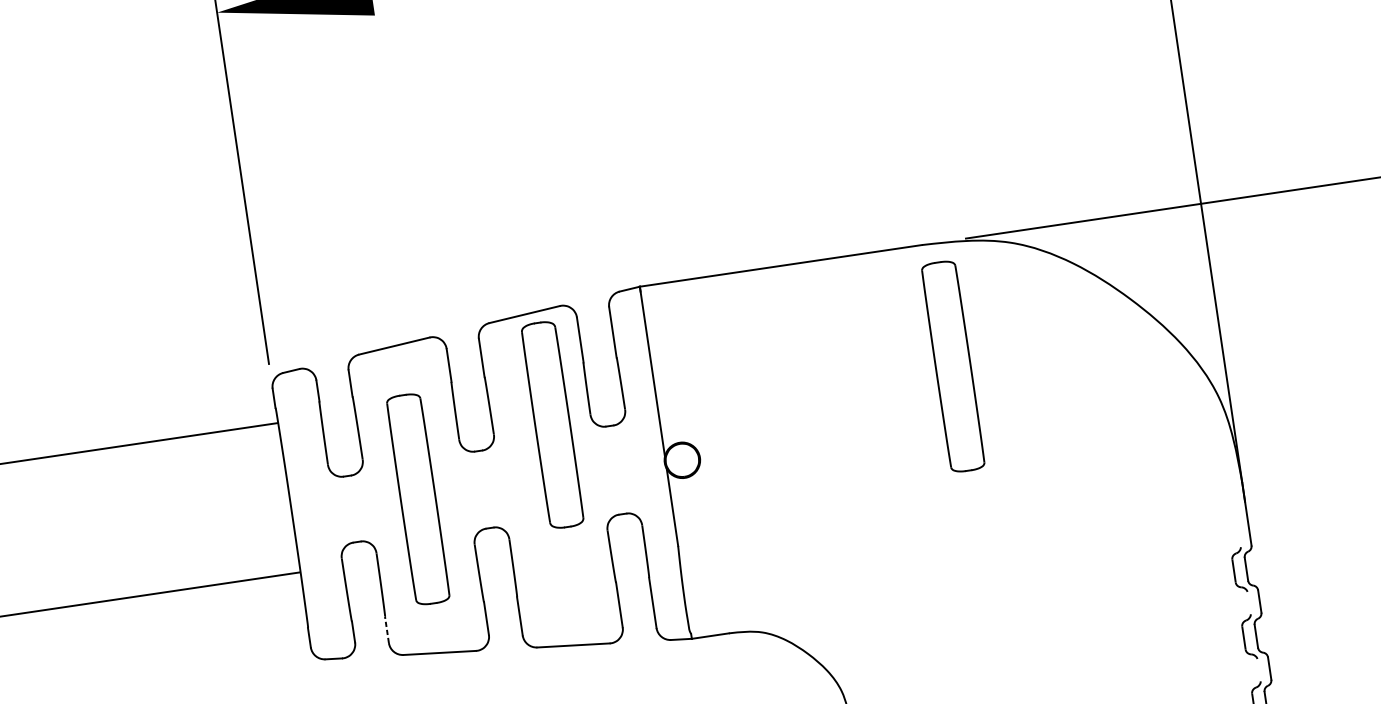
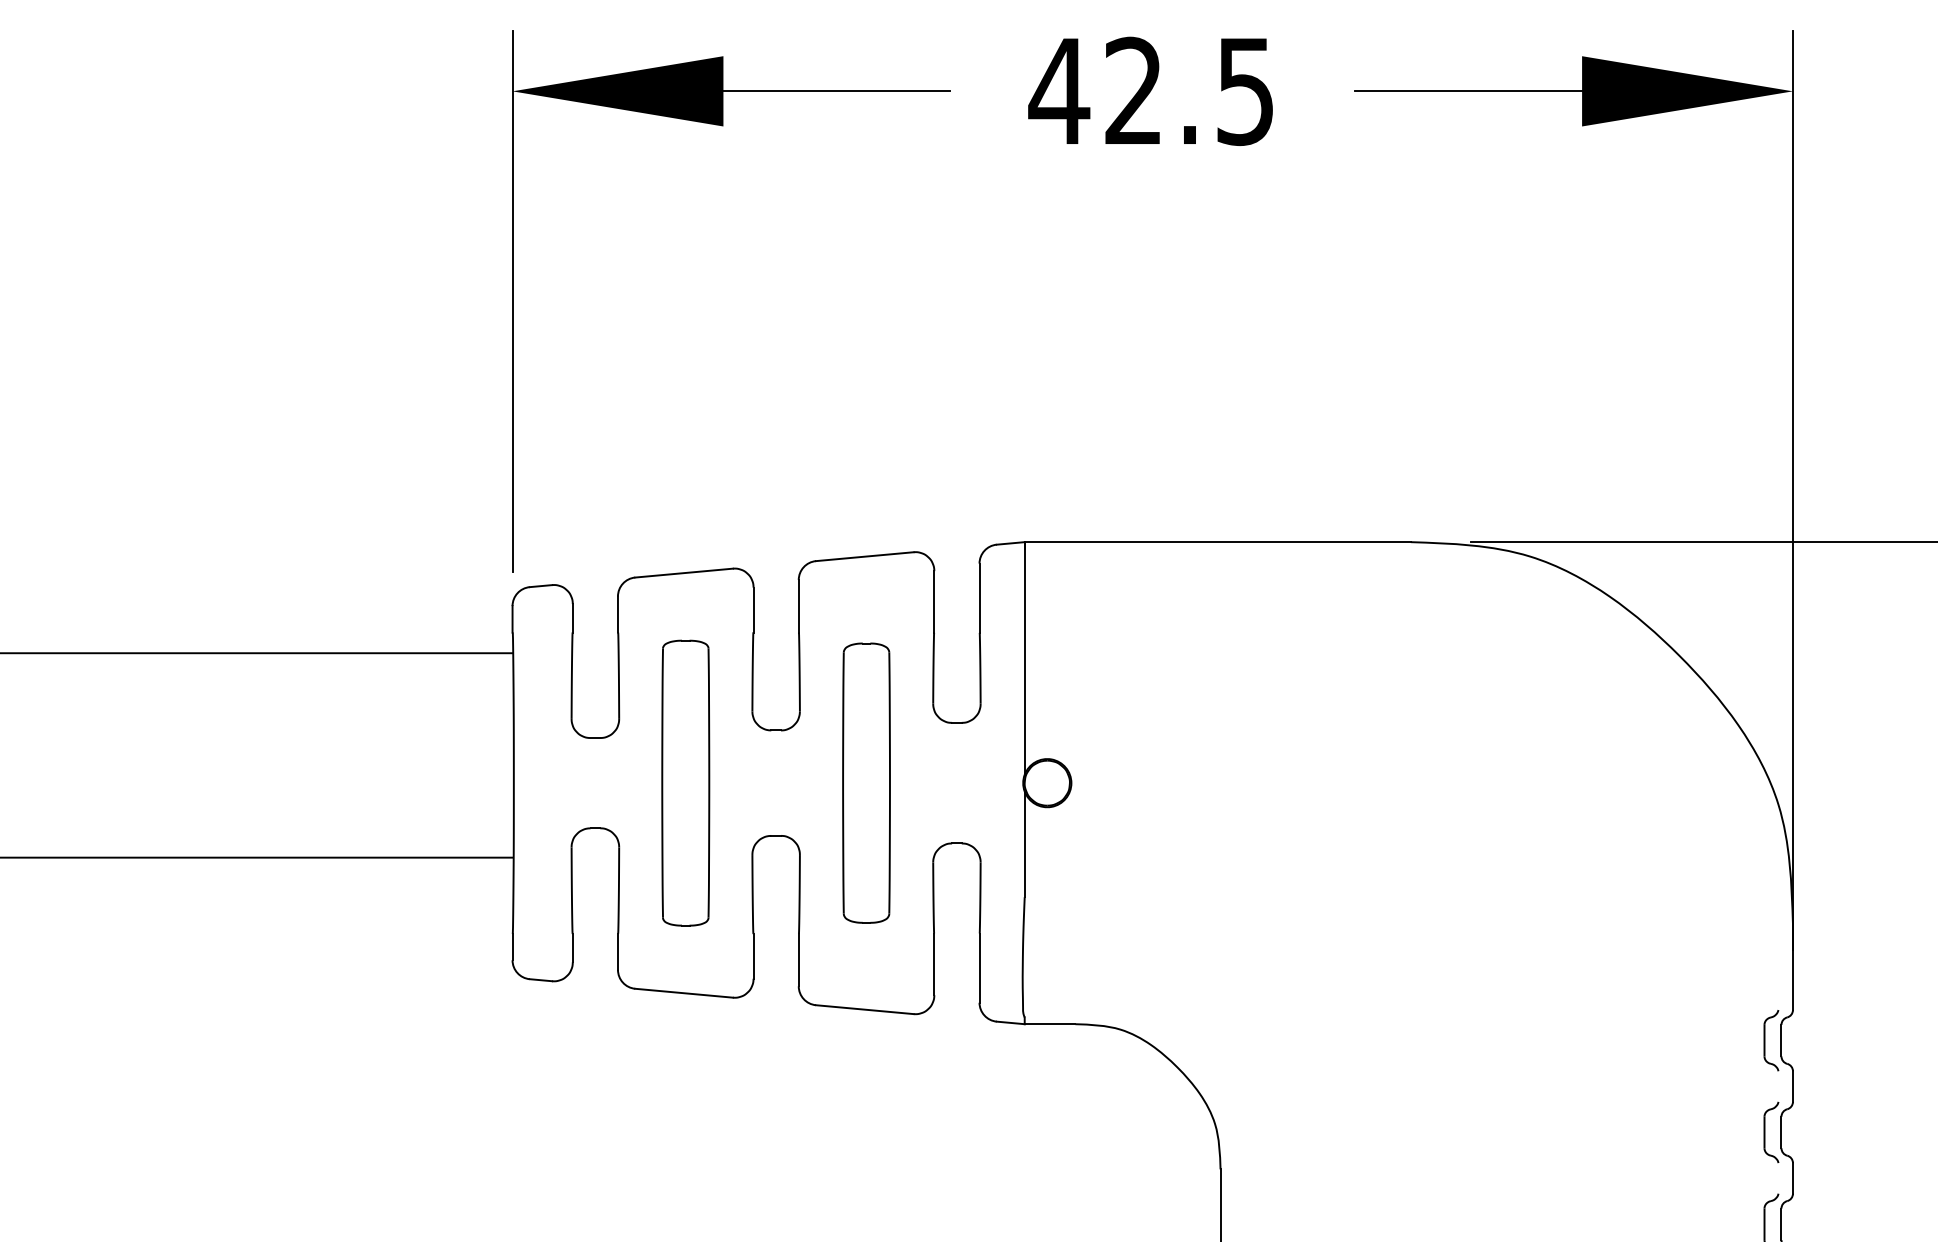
part: (952, 366) -> (1428, 710), removed
part: (552, 424) -> (866, 782), moved
line: (386, 629) -> (617, 951), dashed -> solid

